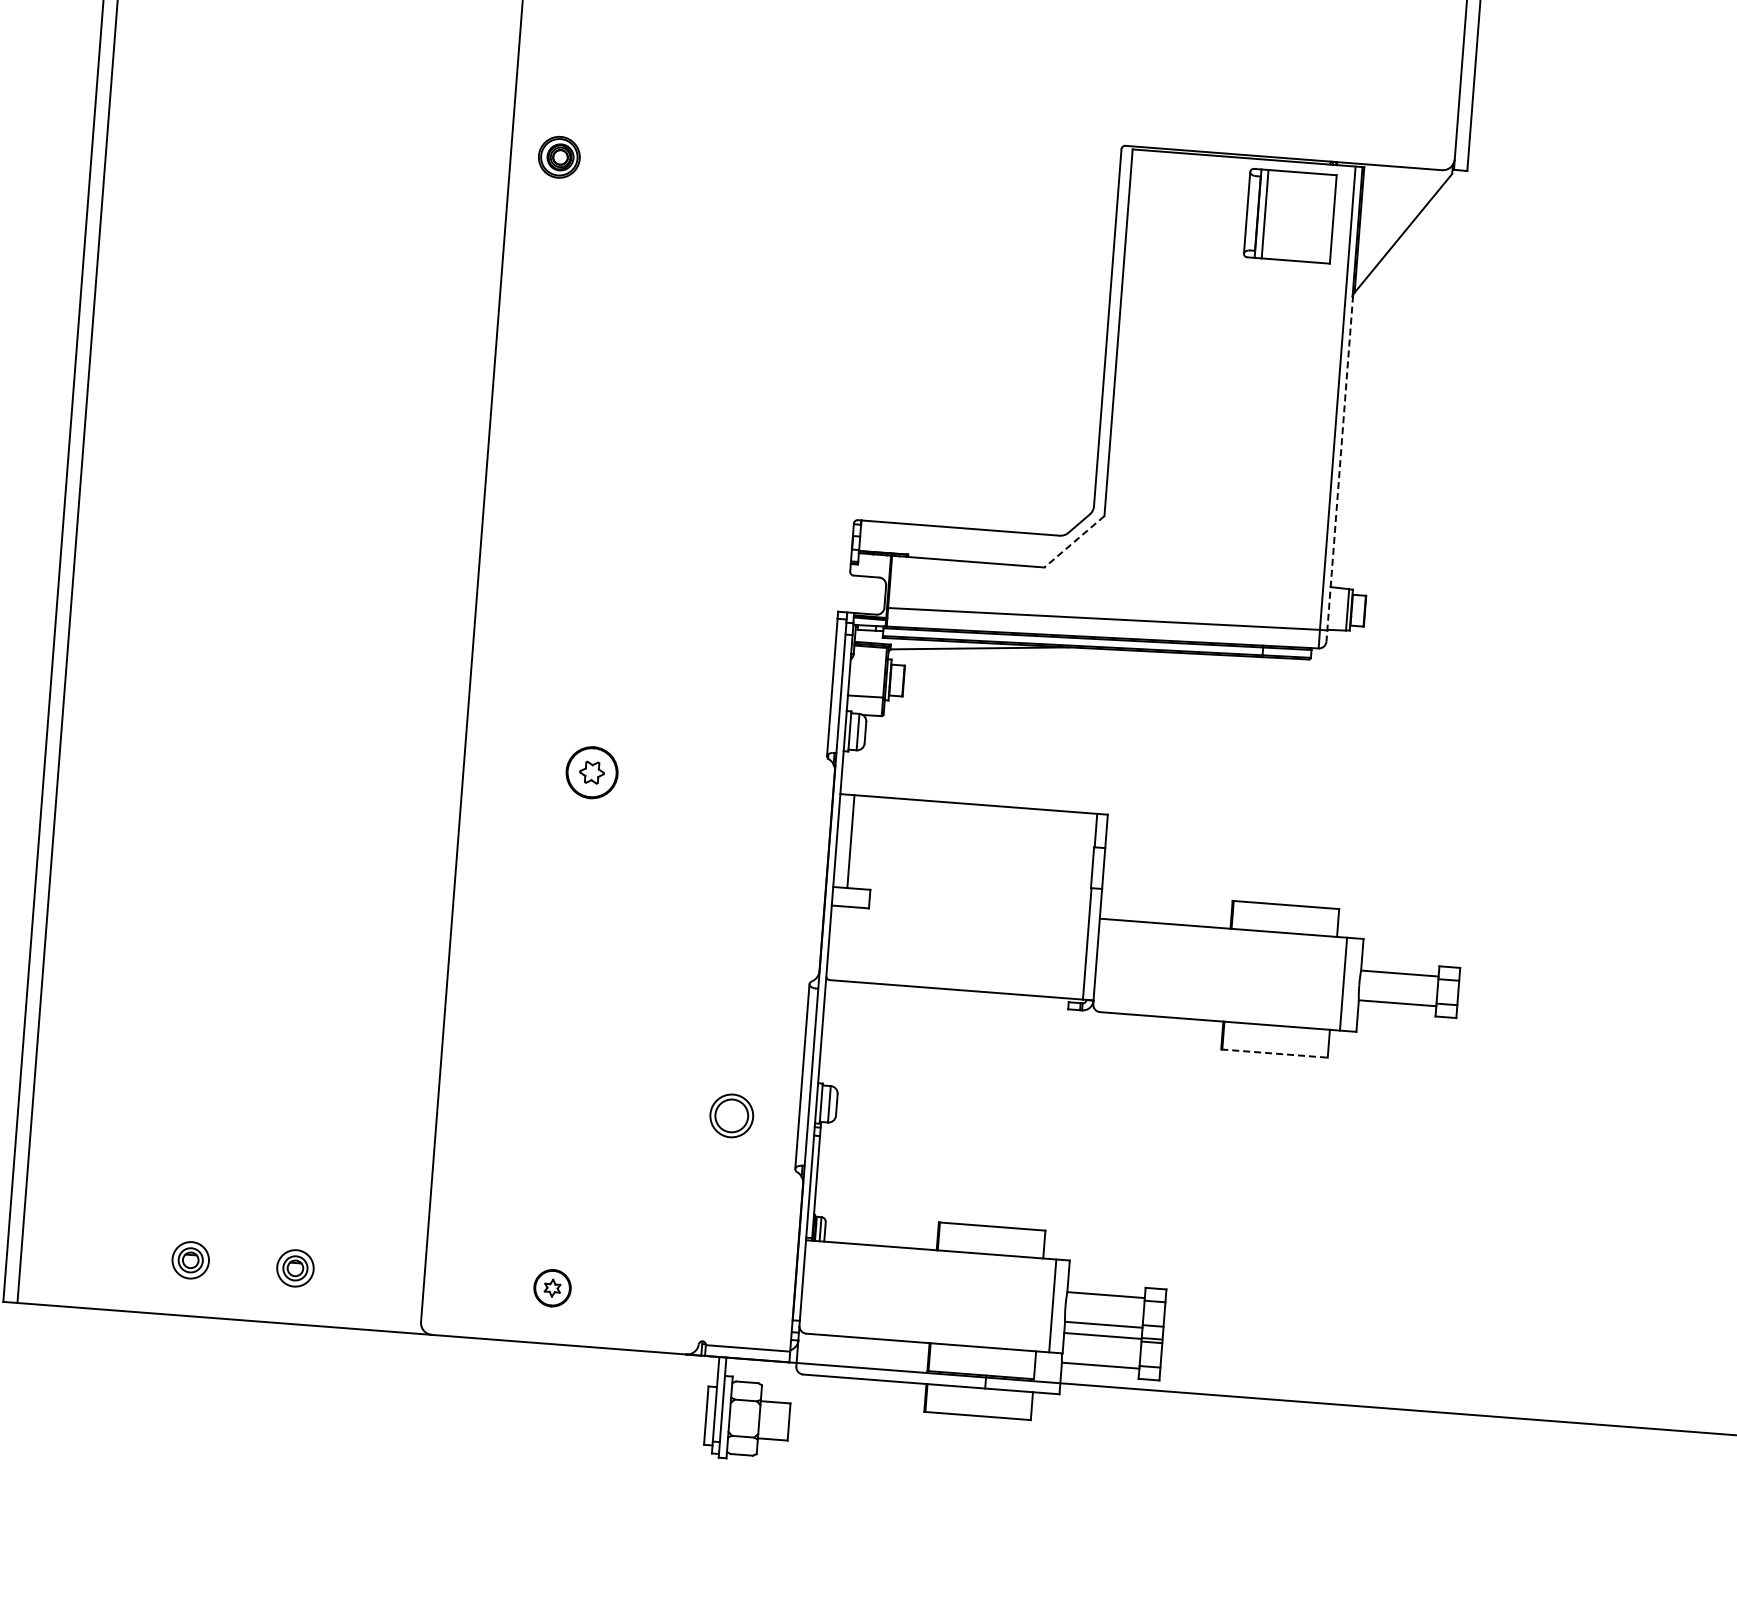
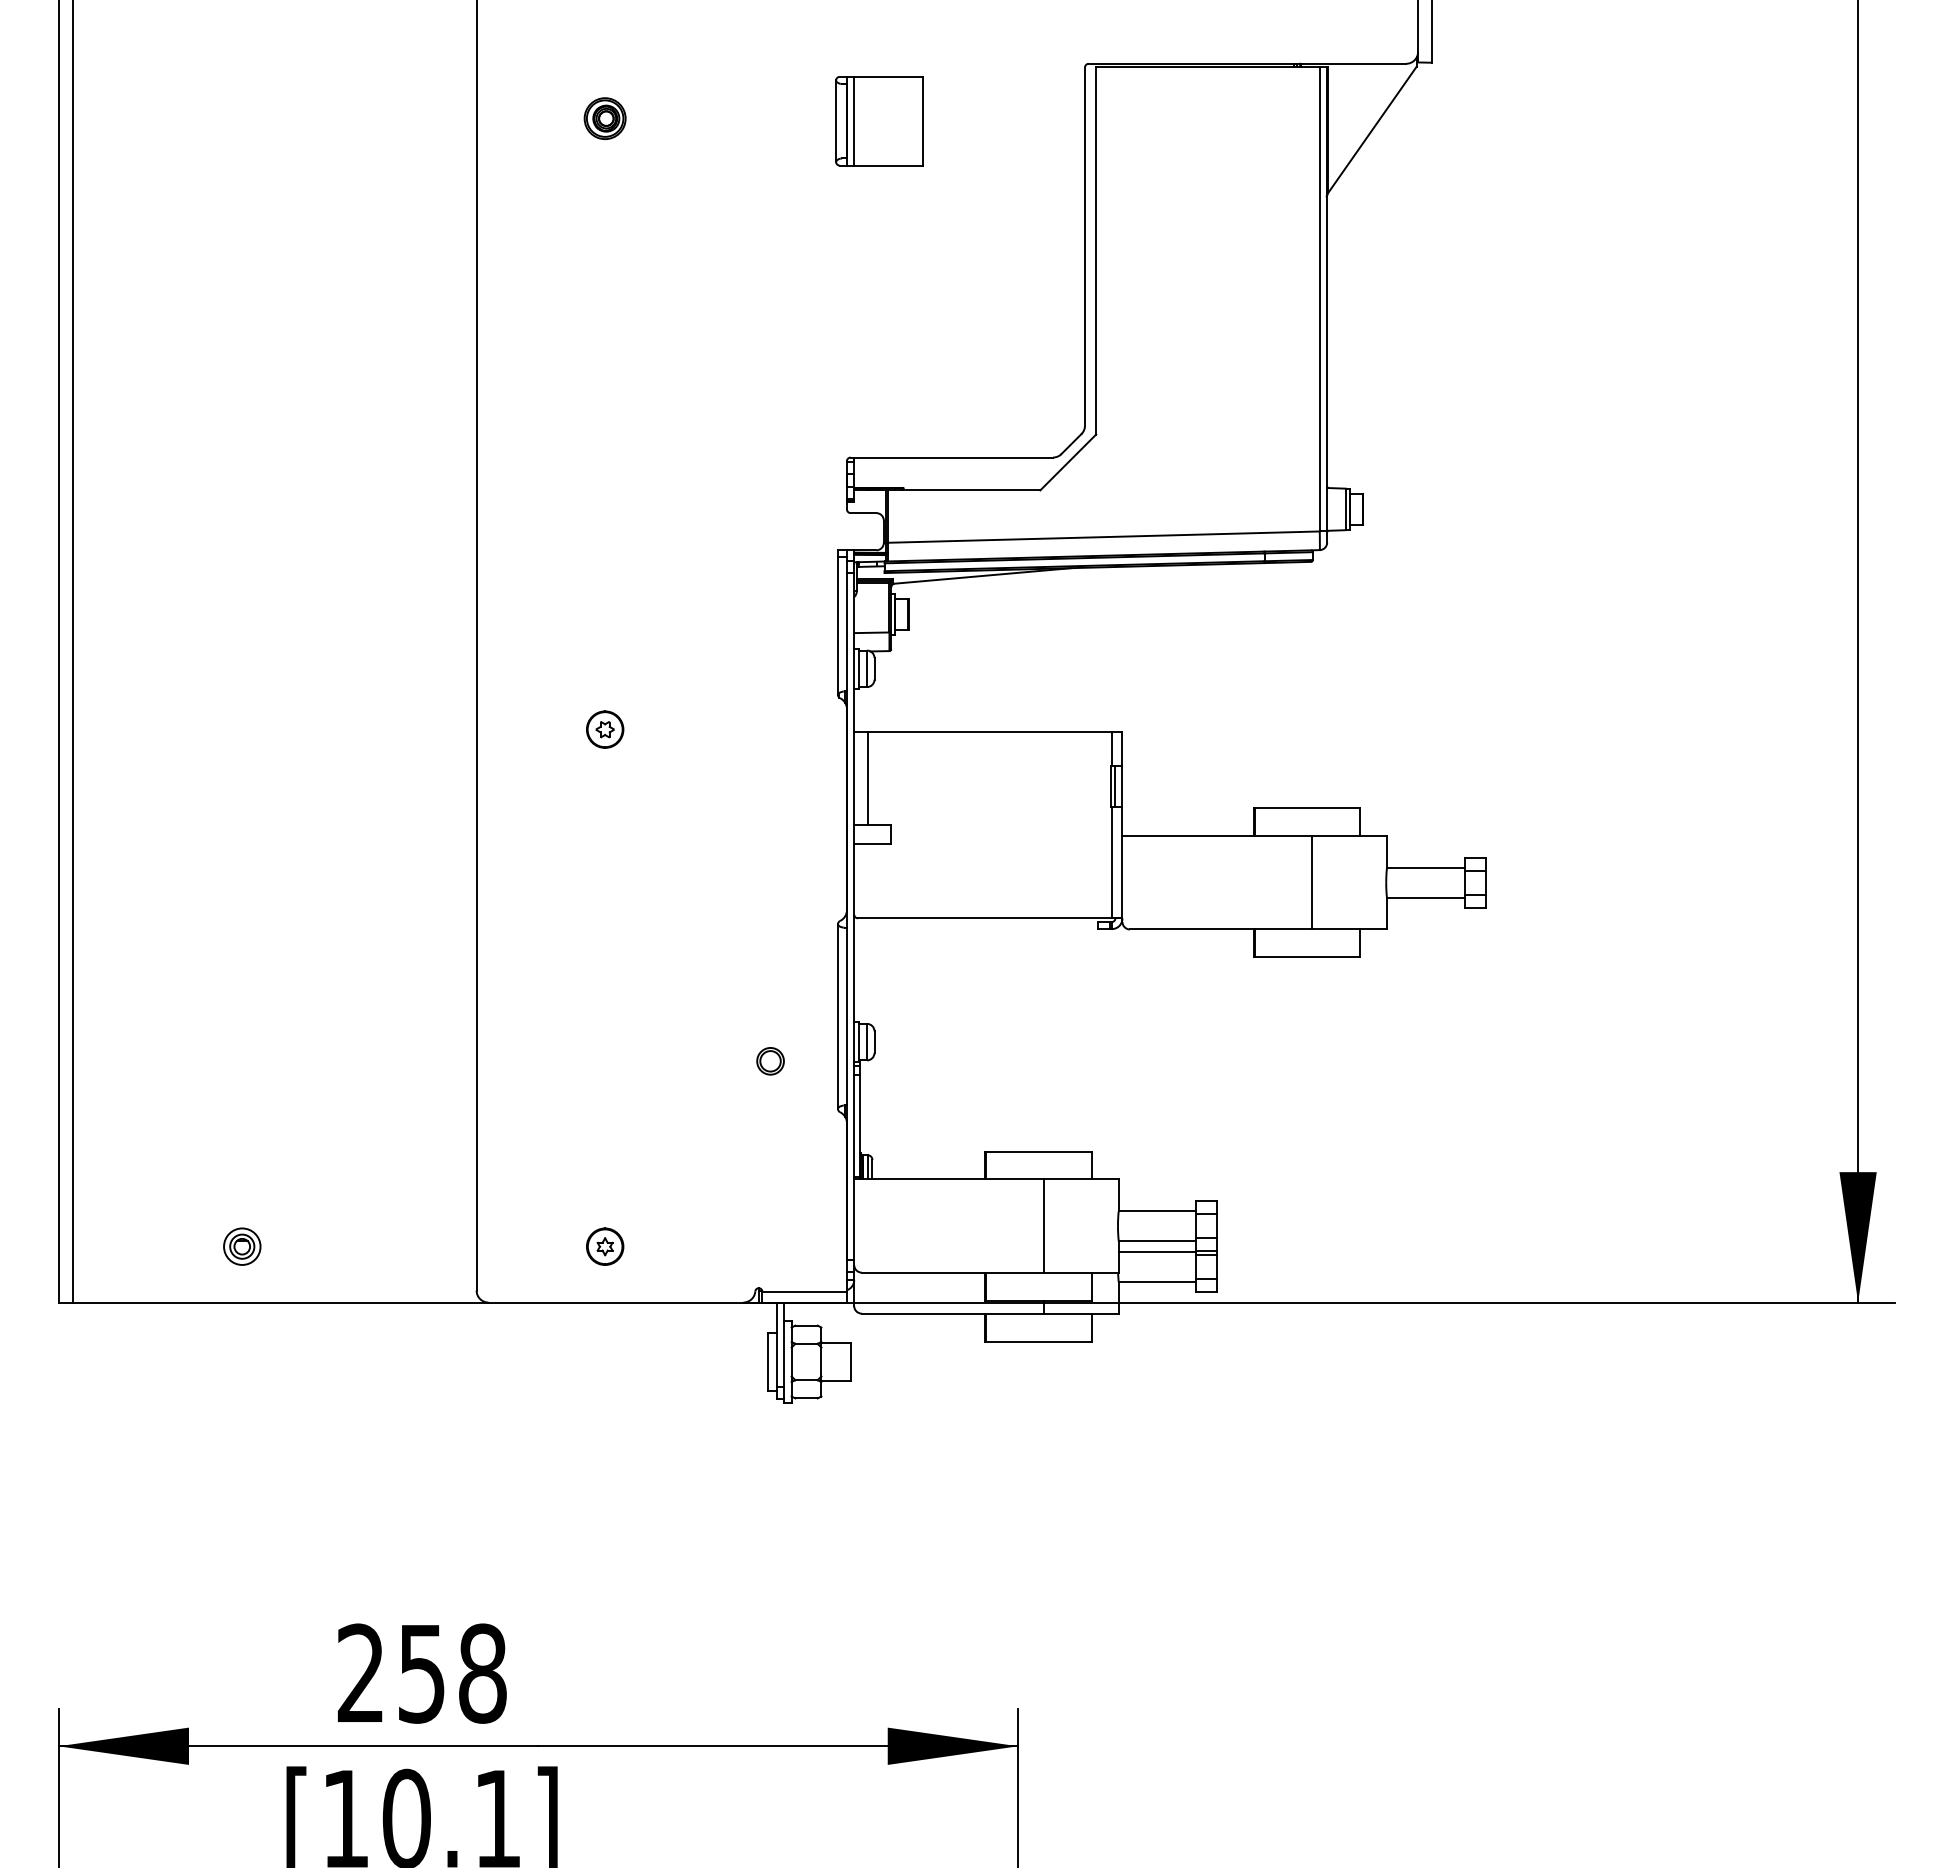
part: (558, 157) -> (604, 118), moved
part: (1290, 216) -> (879, 121), moved
line: (1340, 468) -> (1327, 369), dashed -> solid
line: (1074, 541) -> (1068, 462), dashed -> solid
part: (592, 772) -> (605, 729), size x0.71
line: (1096, 867) -> (1115, 785), added
line: (1343, 983) -> (1312, 882), moved
line: (1275, 1053) -> (1307, 957), dashed -> solid
part: (731, 1116) -> (770, 1061), size x0.62
part: (295, 1268) -> (347, 1246), removed
line: (1053, 1305) -> (1044, 1225), moved

